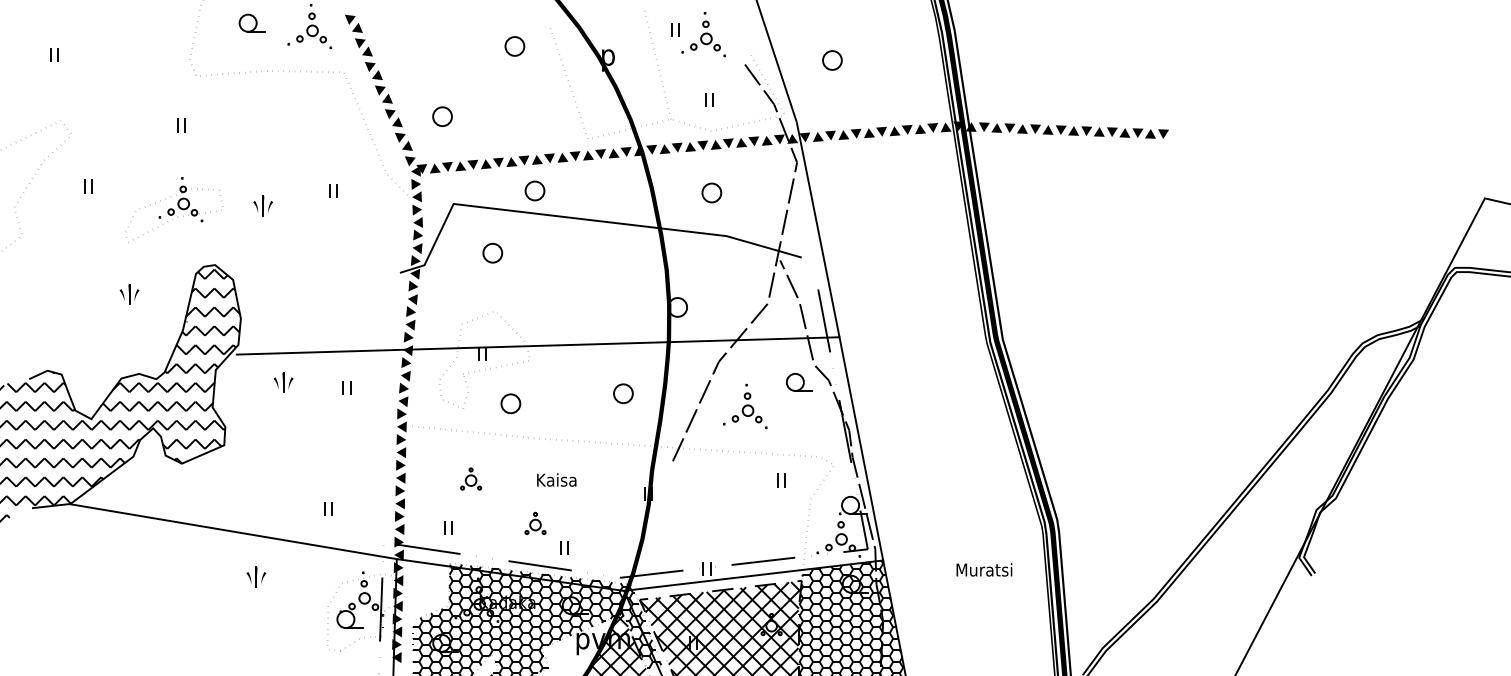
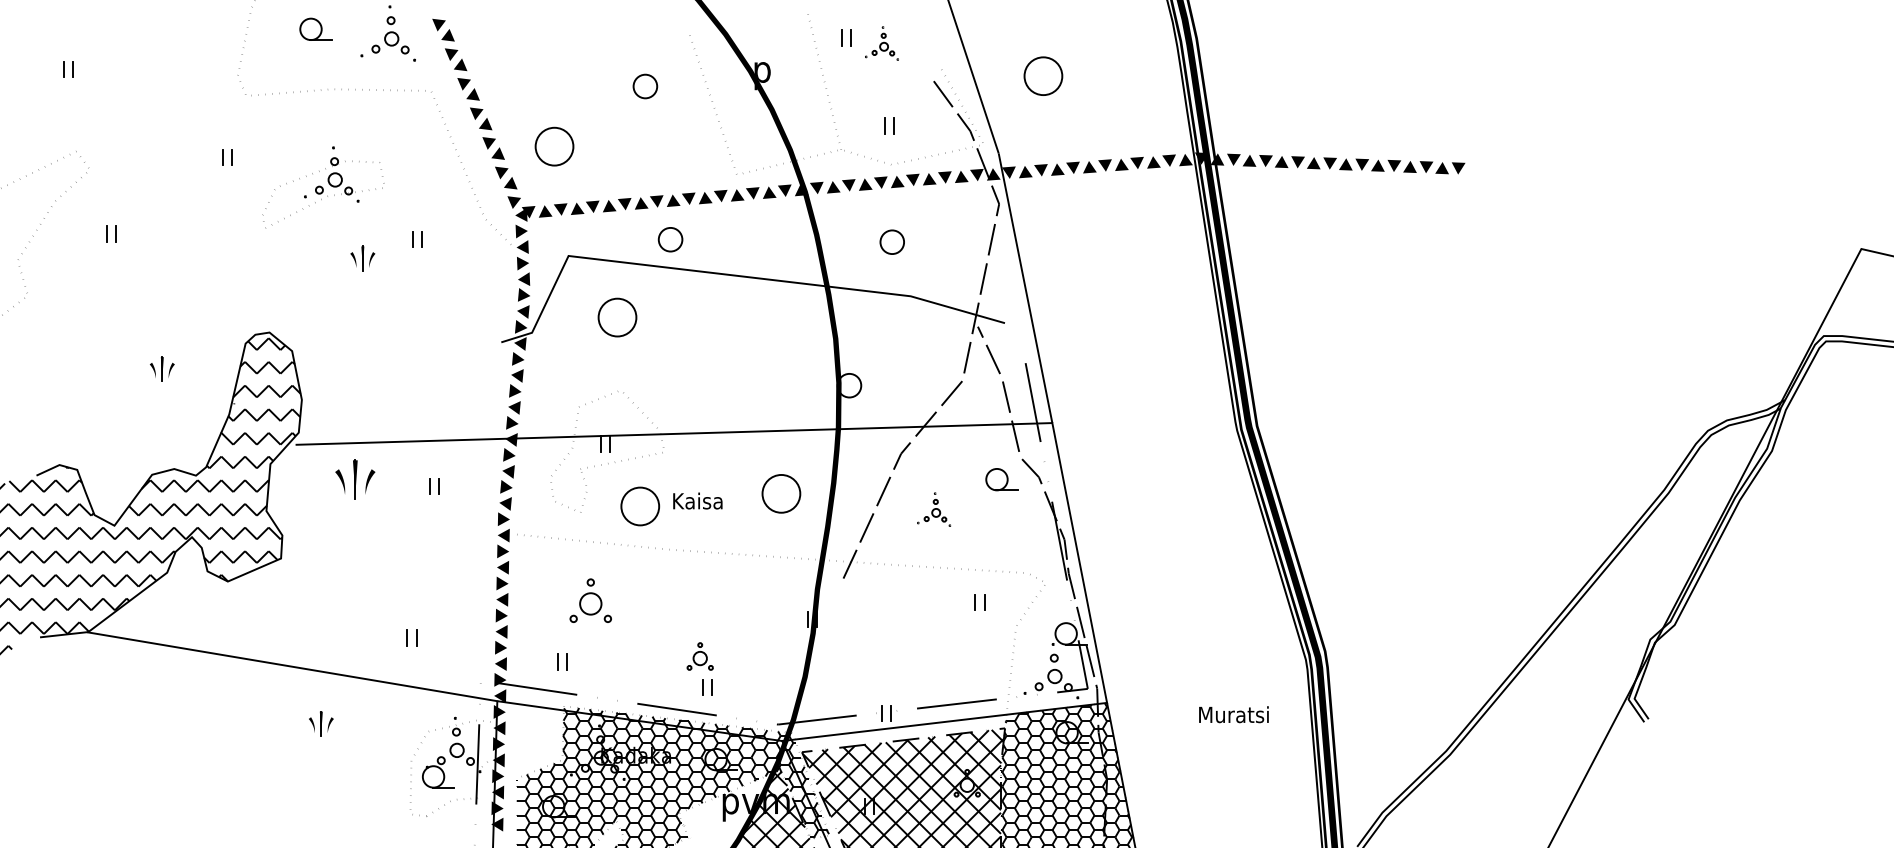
part: (703, 34) -> (881, 43), size x0.6
part: (514, 46) -> (645, 86), moved
part: (832, 60) -> (1043, 75), size x1.6
part: (442, 116) -> (554, 146), size x1.6
part: (262, 205) -> (362, 258), moved
part: (174, 209) -> (323, 187), moved
part: (492, 253) -> (617, 317), size x1.6
part: (283, 382) -> (355, 479), size x1.6
part: (623, 393) -> (781, 493), size x1.6
part: (511, 403) -> (640, 506), size x1.6
part: (744, 406) -> (933, 509), size x0.6
part: (470, 478) -> (589, 600), size x1.6
text: (556, 479) -> (697, 500), moved
part: (534, 523) -> (699, 656), moved

